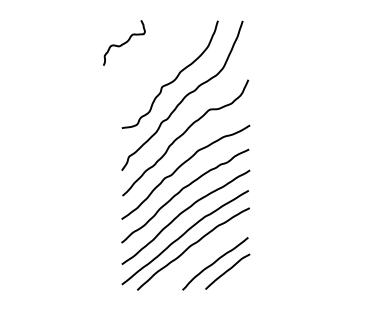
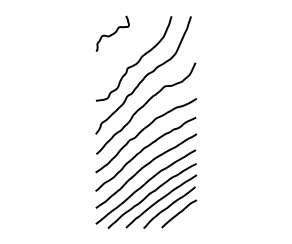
curve: (124, 42) -> (112, 33), moved
curve: (204, 254) -> (160, 200), added

